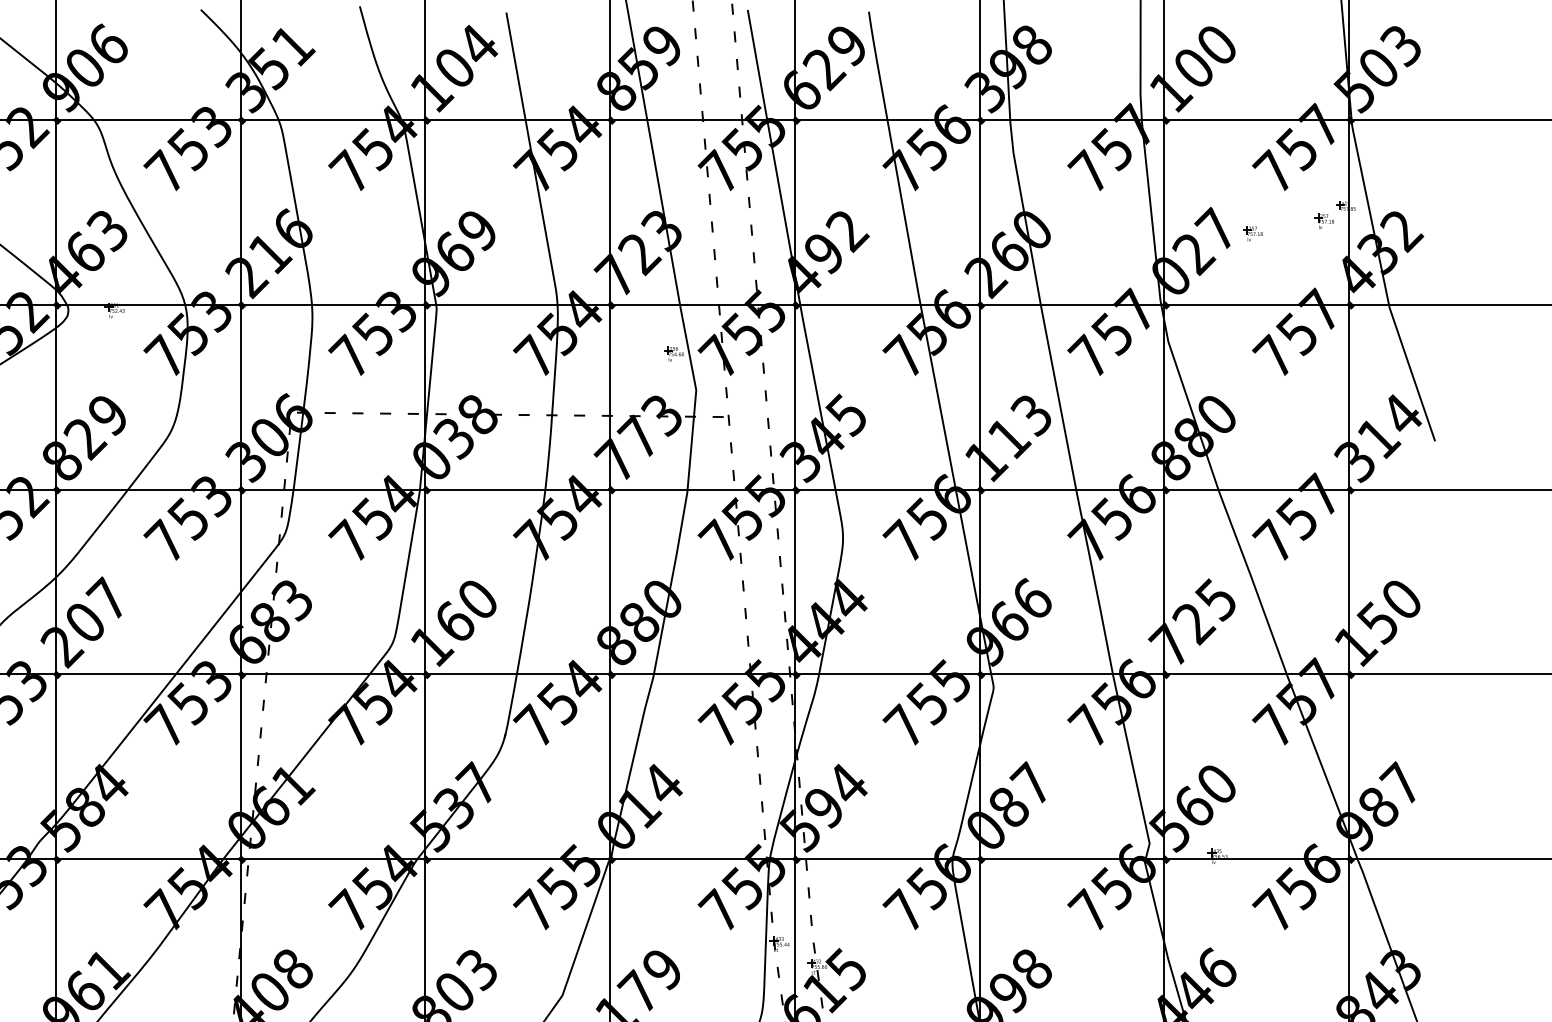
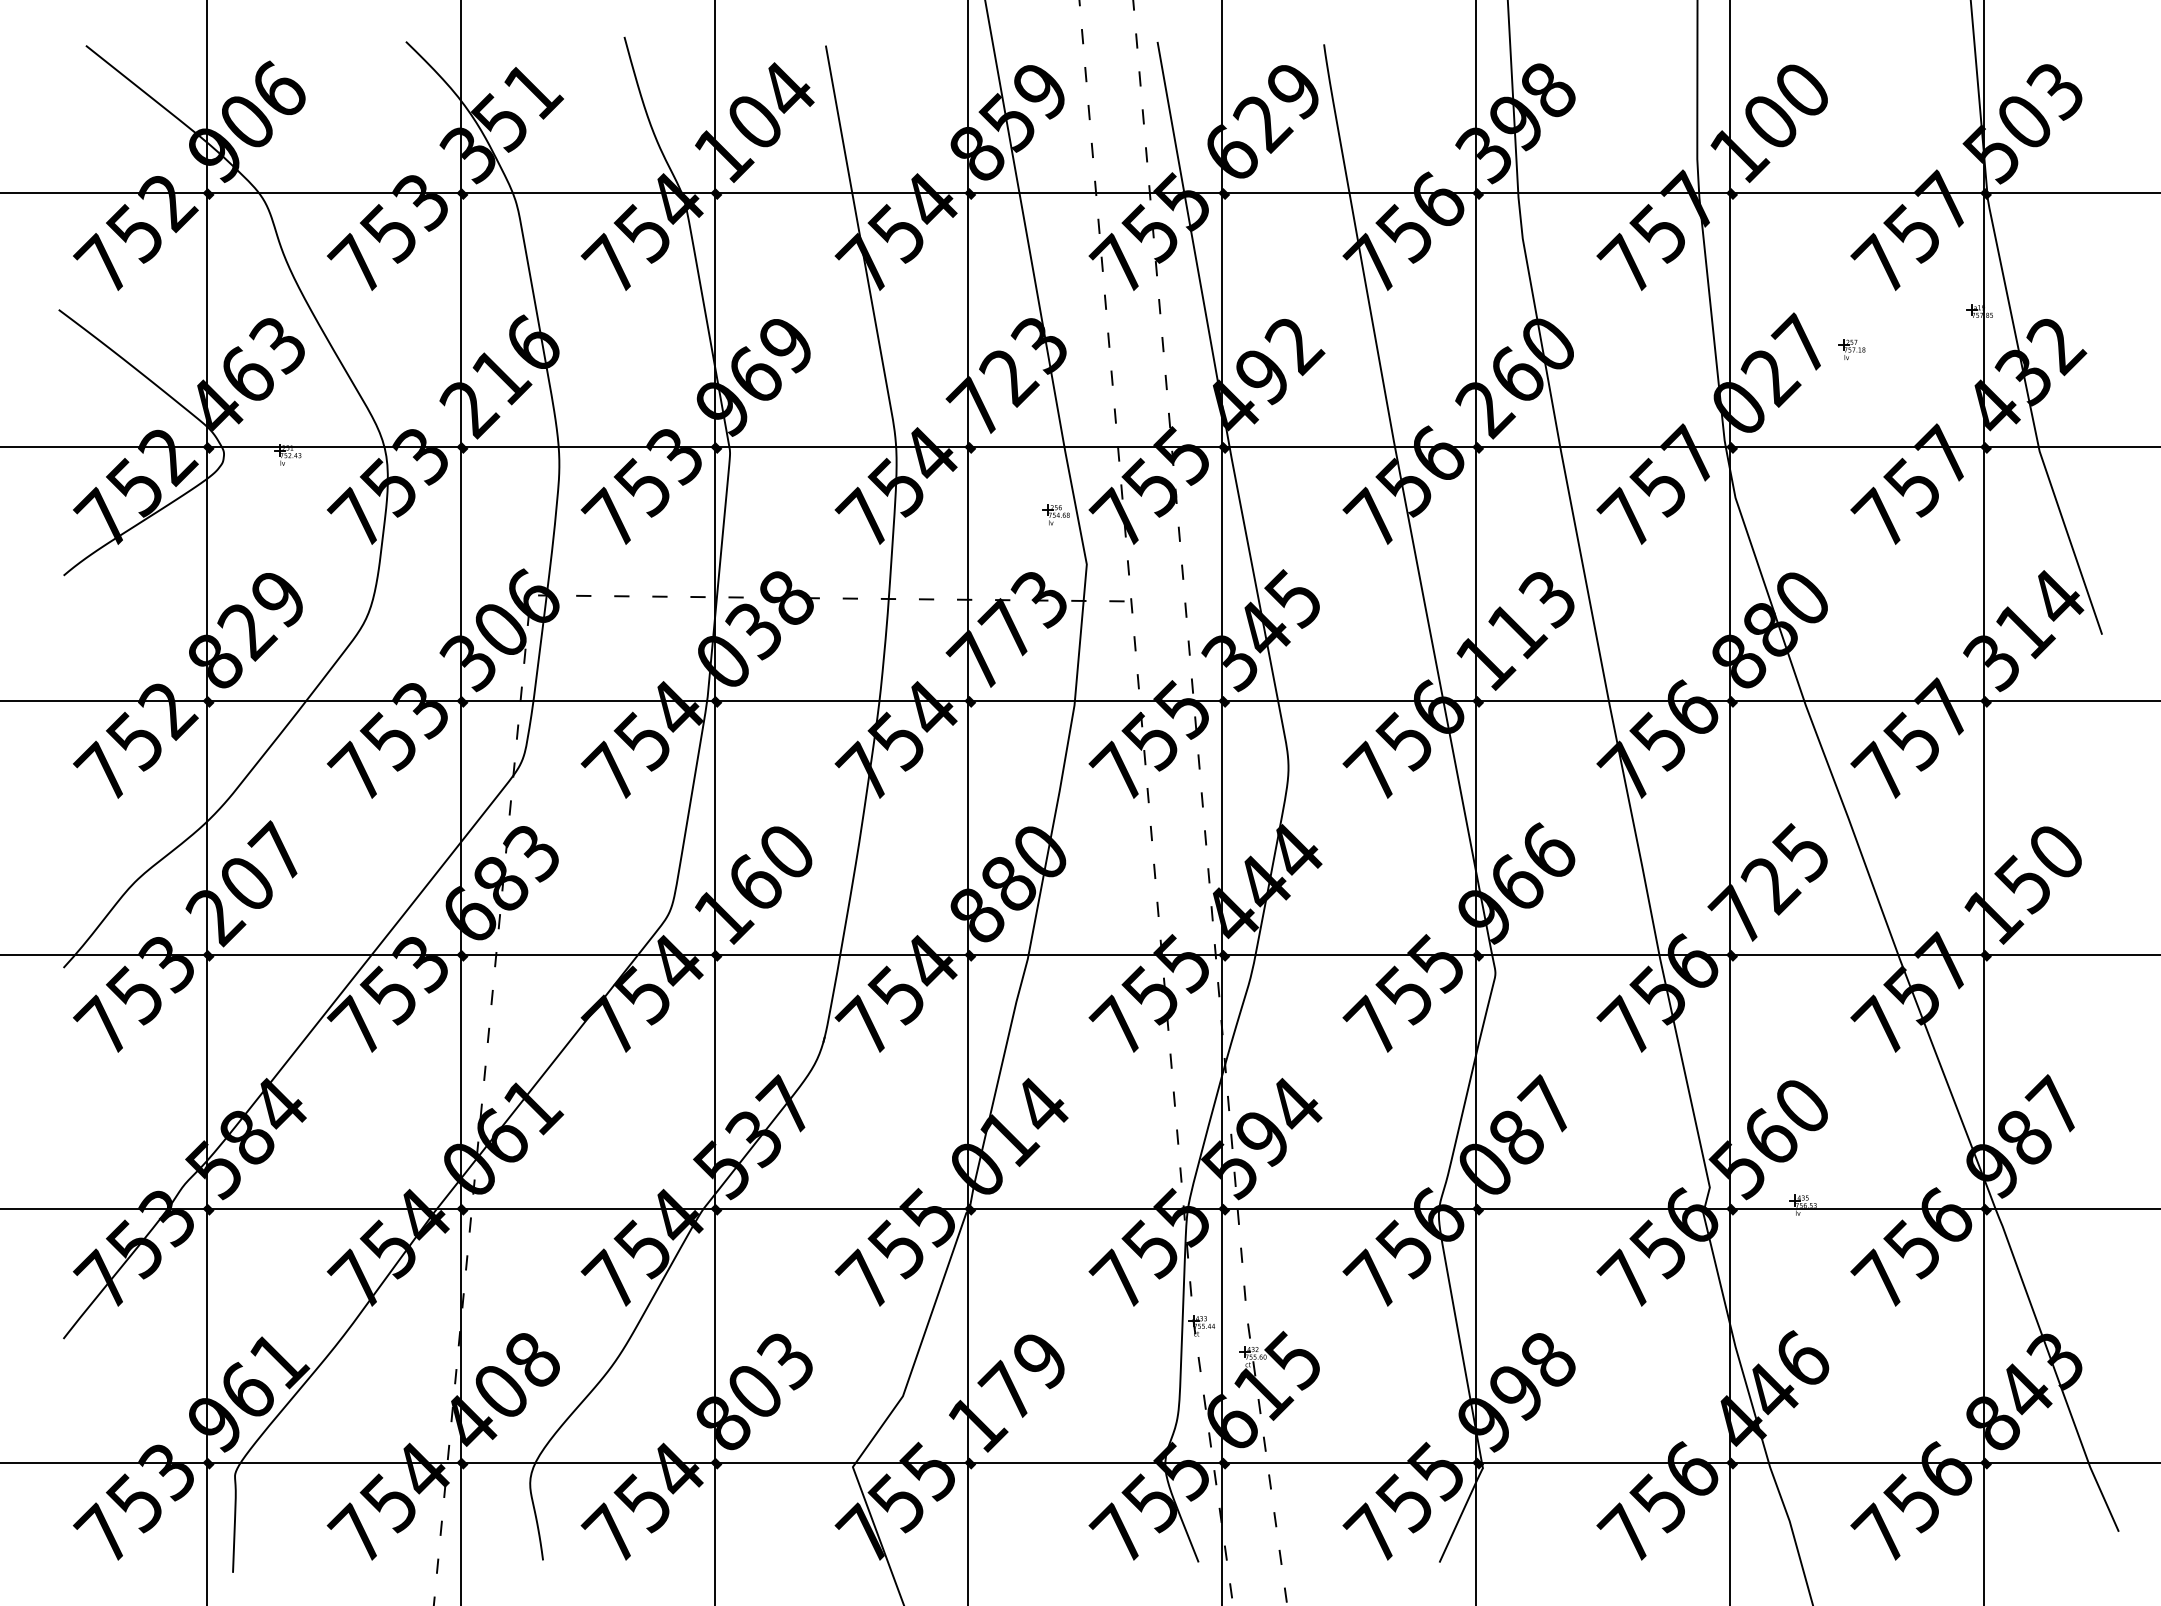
part: (1324, 221) -> (1949, 332), removed

